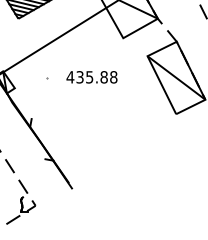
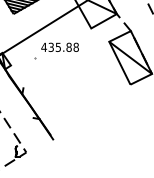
text: (91, 76) -> (59, 46), moved

